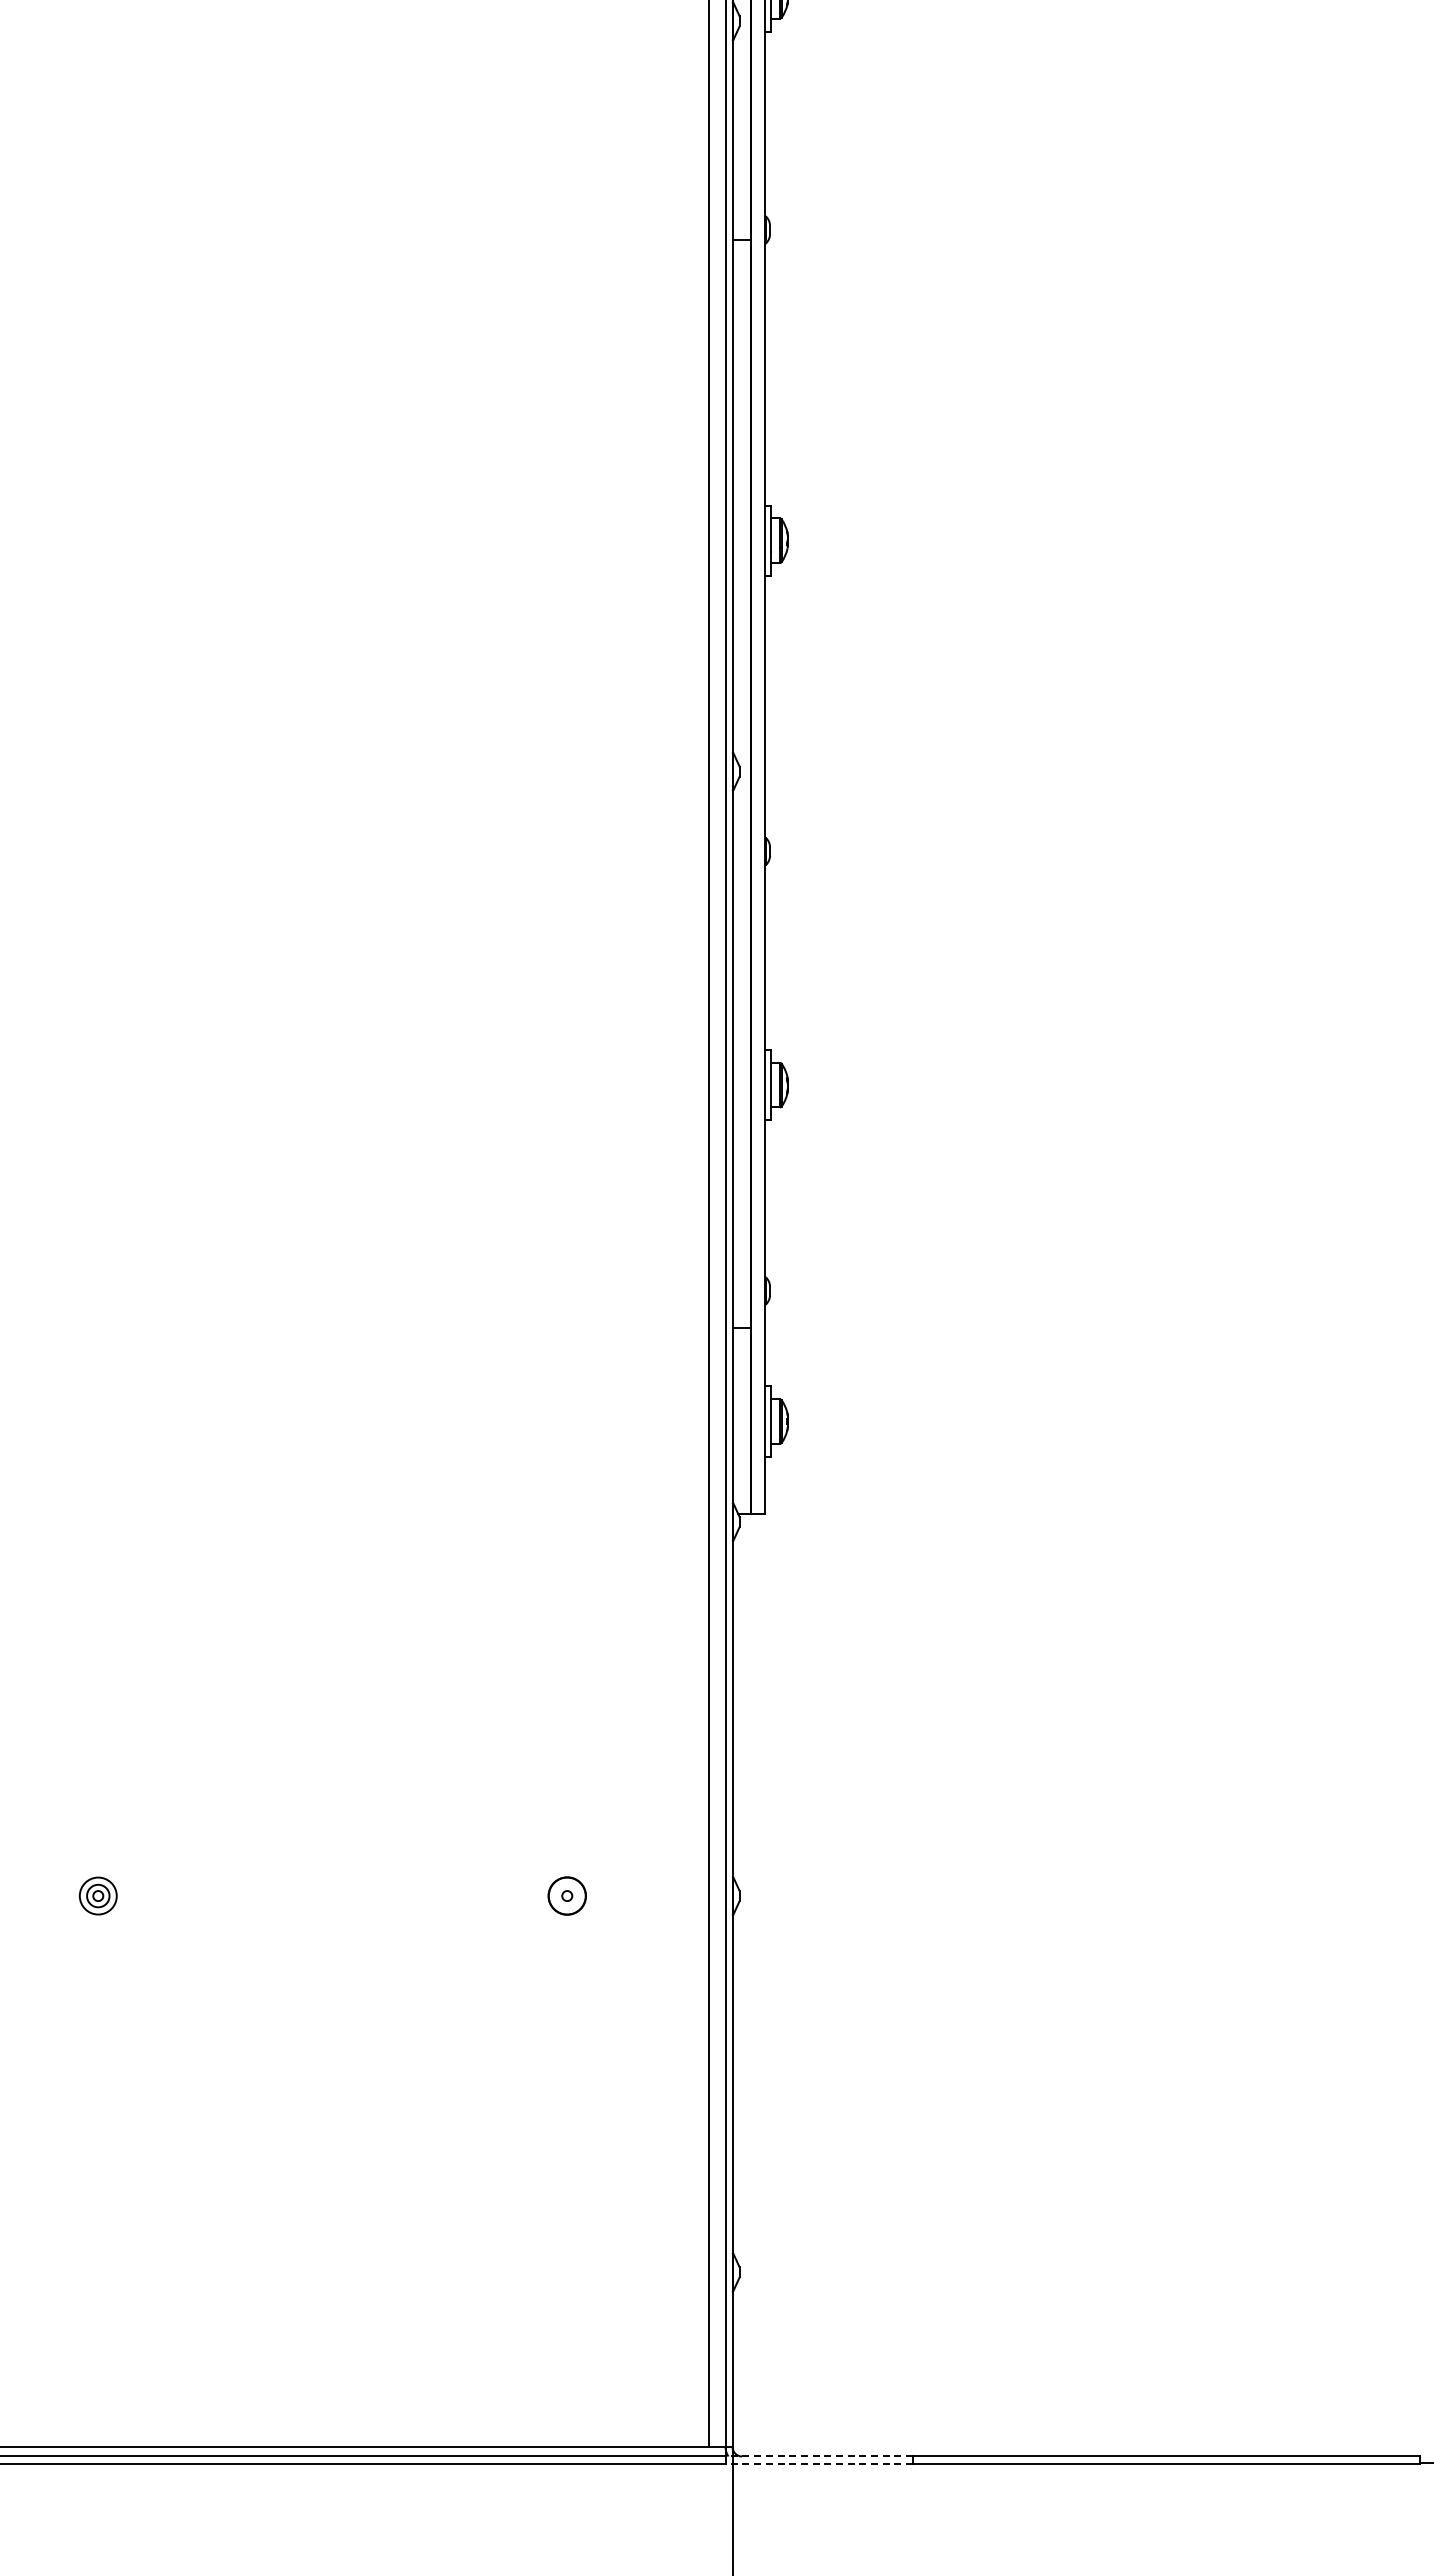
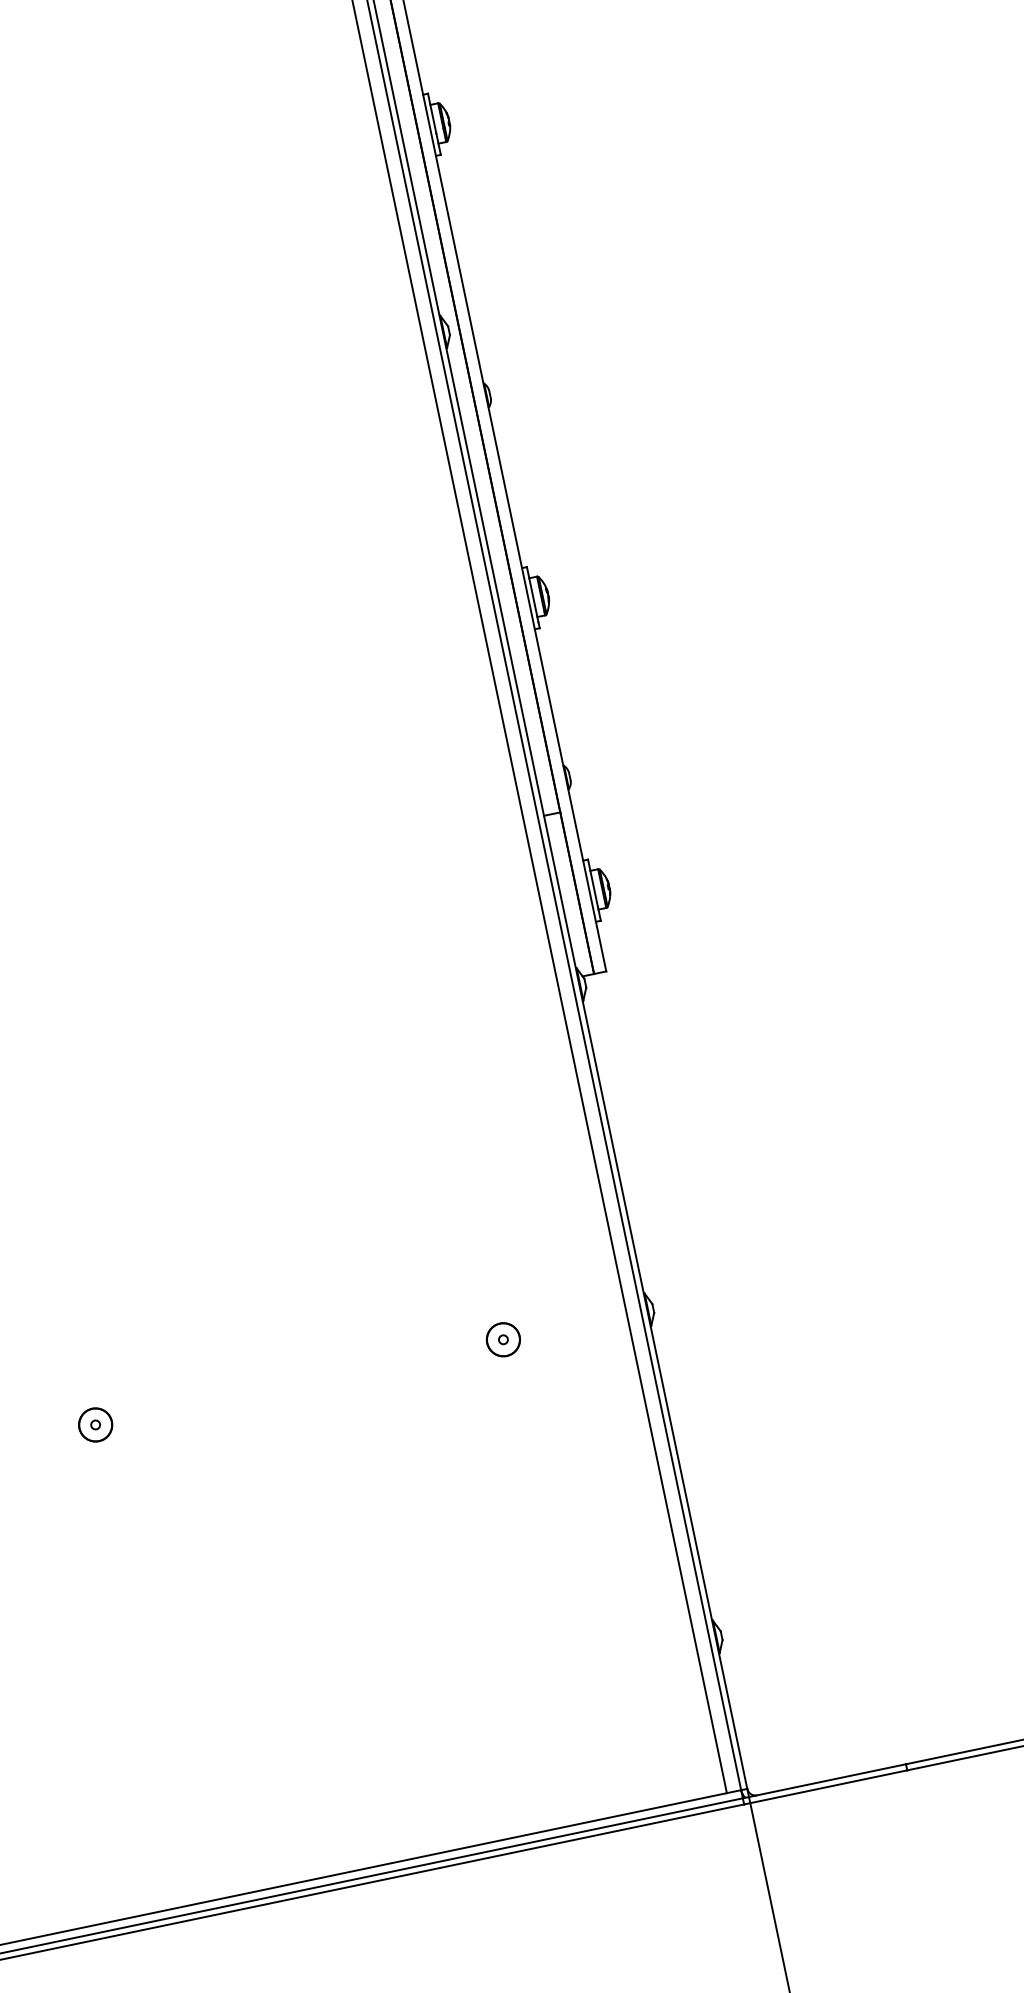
circle: (98, 1895) -> (95, 1424), size x1.67
line: (819, 2456) -> (824, 1781), dashed -> solid
line: (819, 2463) -> (825, 1787), dashed -> solid

